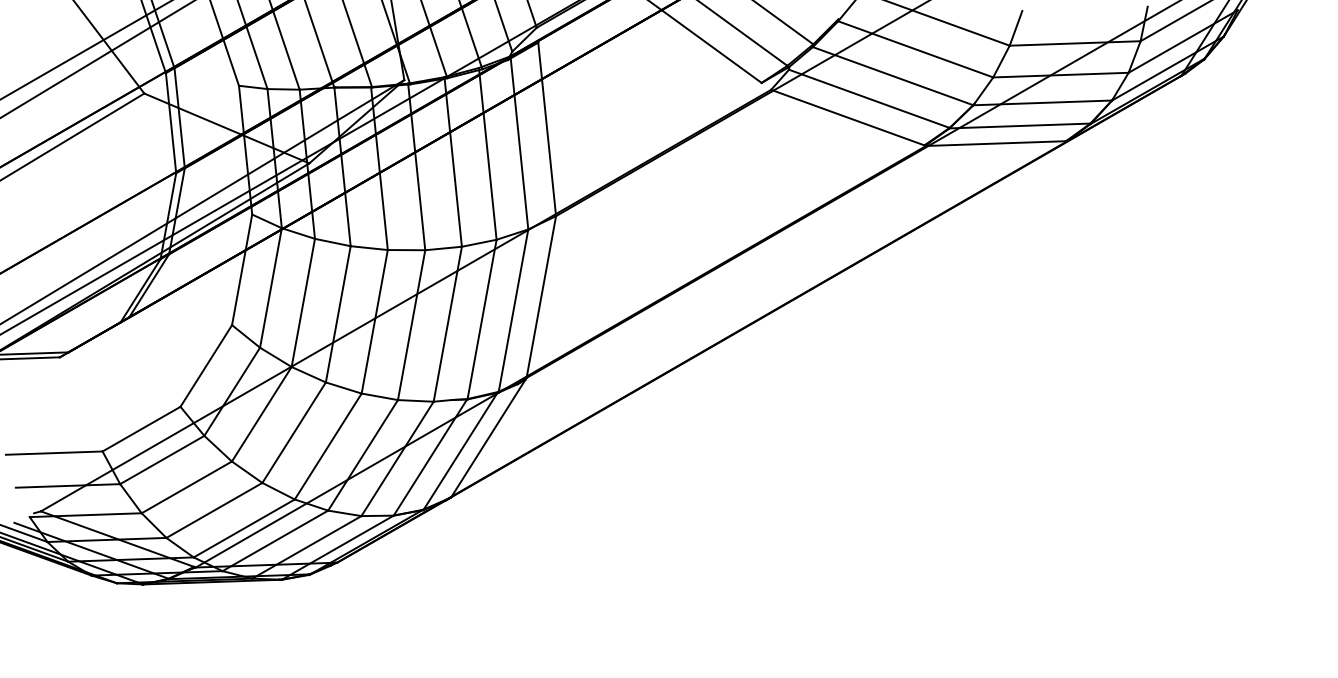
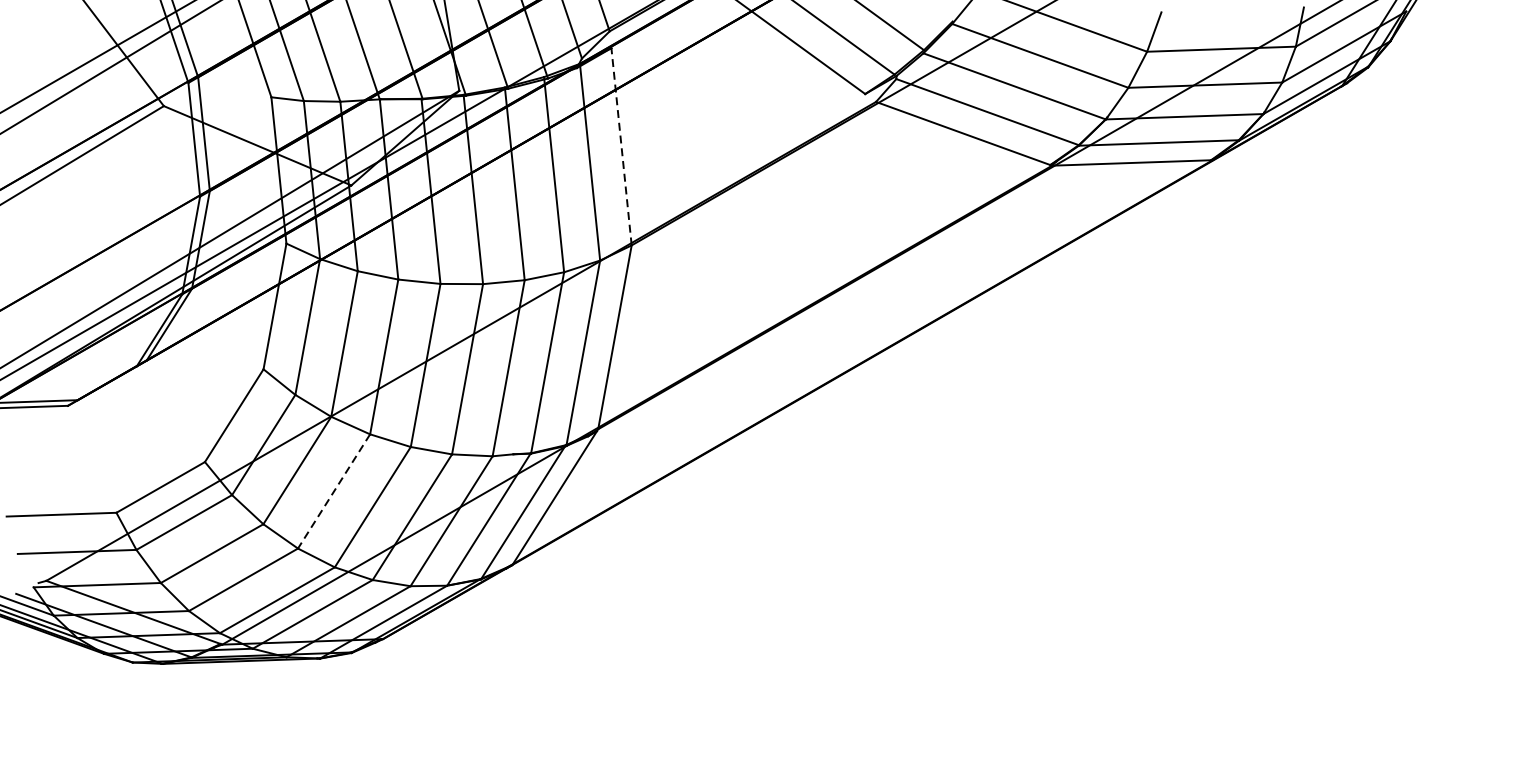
line: (547, 128) -> (621, 145), solid -> dashed
line: (293, 433) -> (333, 492), solid -> dashed

